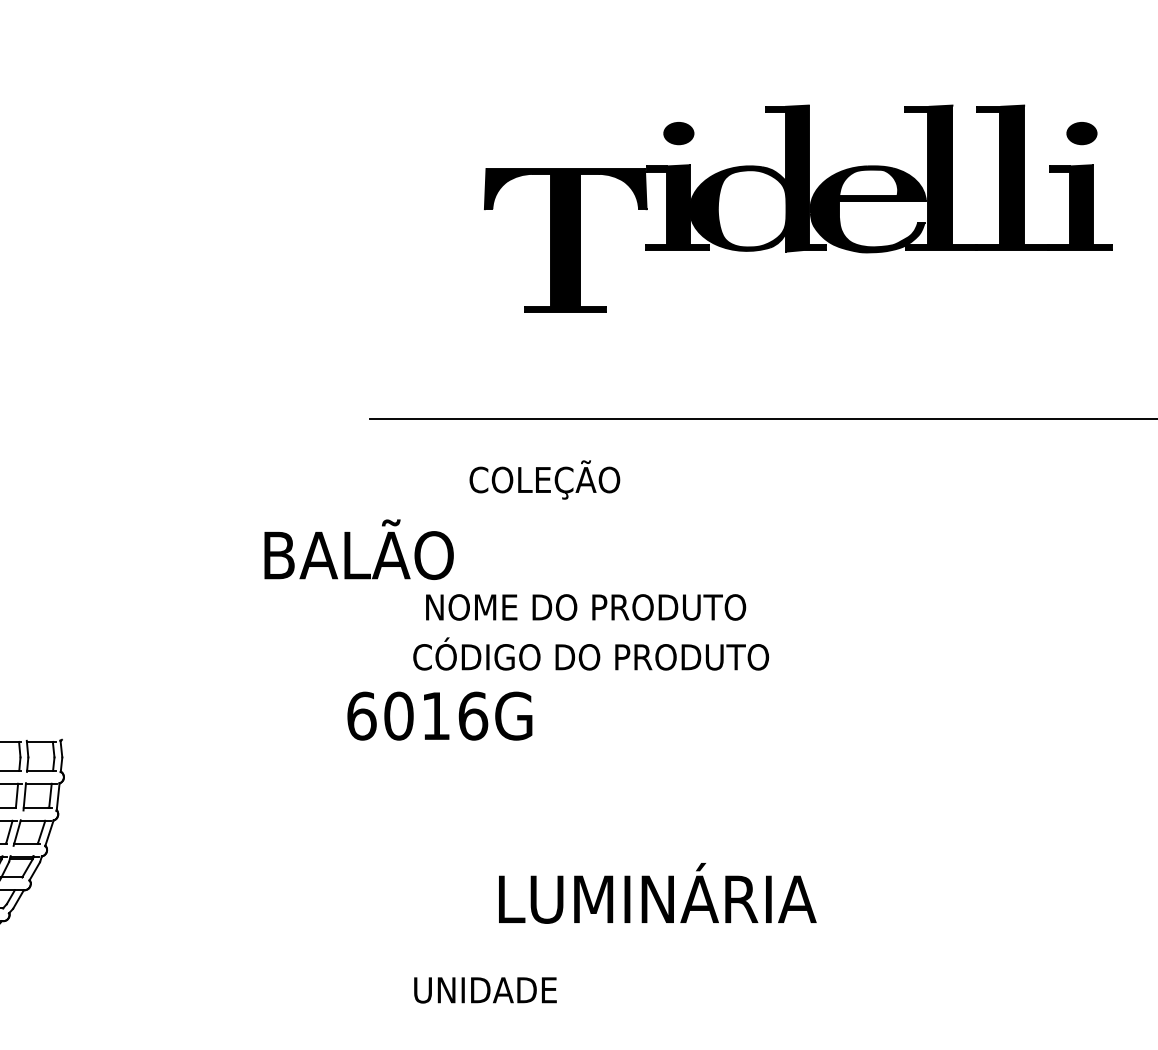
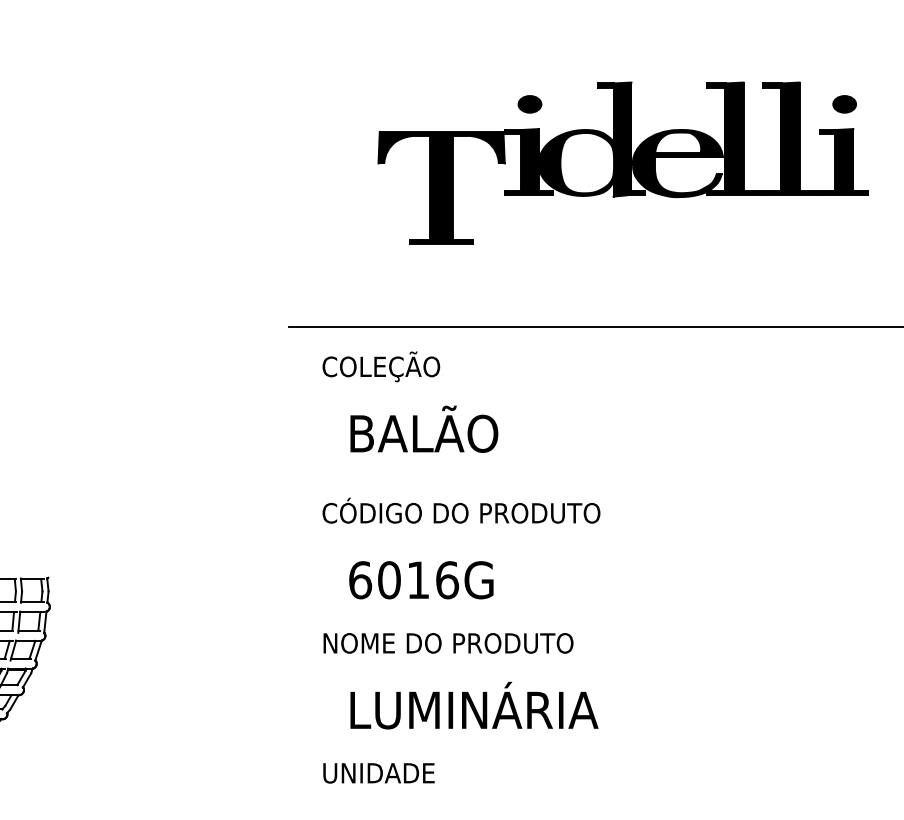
text: (545, 479) -> (381, 366), moved
text: (359, 548) -> (424, 428), moved
text: (586, 607) -> (448, 643), moved
text: (440, 716) -> (421, 580), moved
text: (657, 893) -> (474, 705), moved

